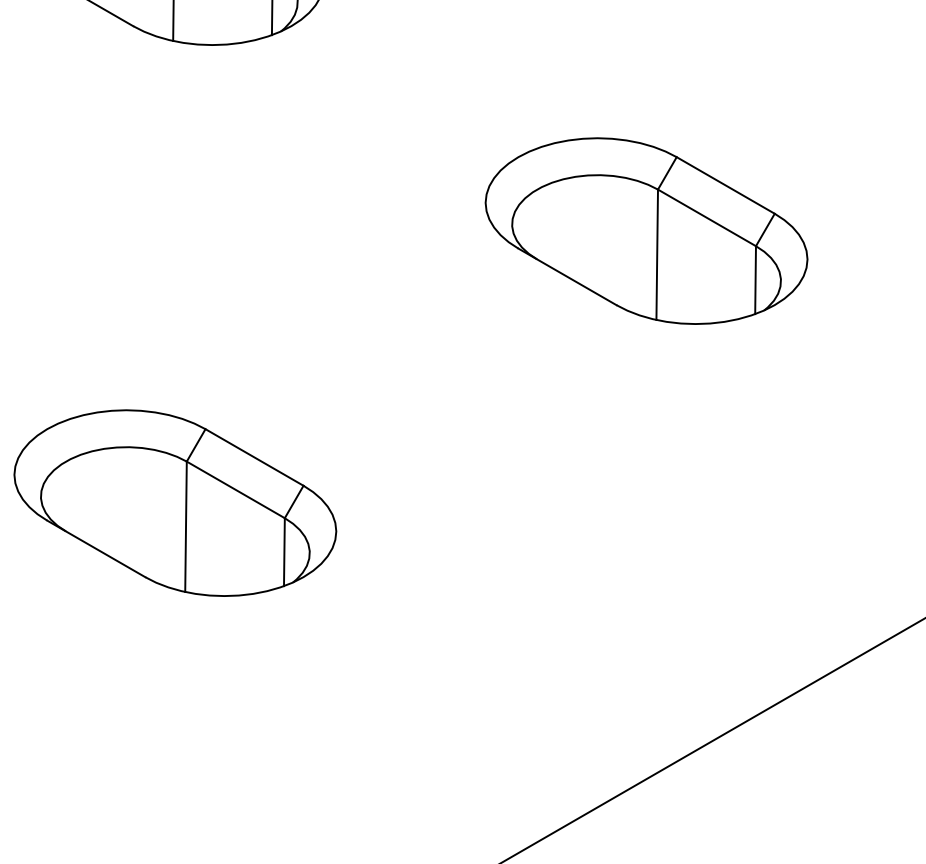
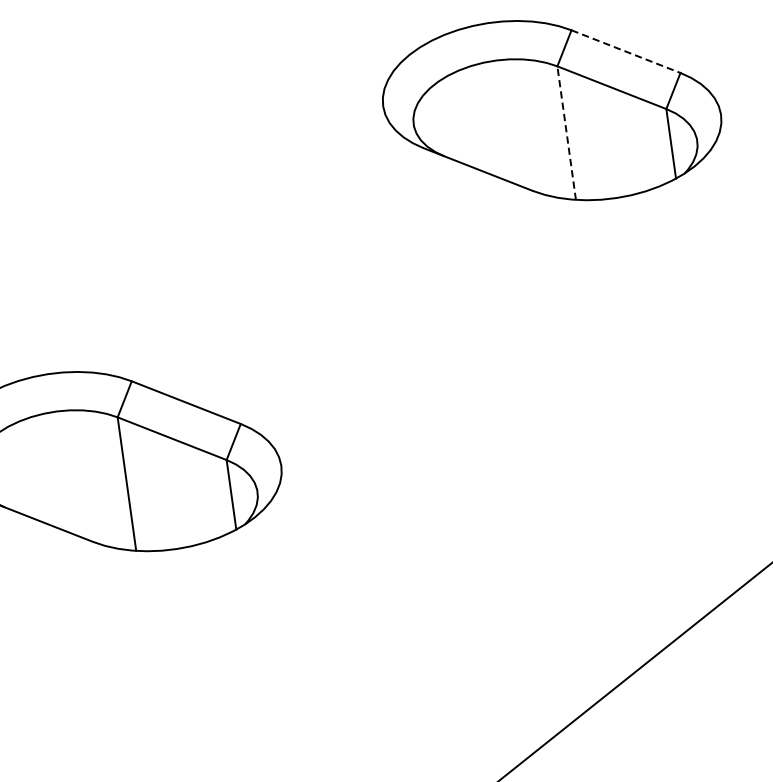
line: (725, 185) -> (625, 51), solid -> dashed
line: (657, 254) -> (566, 132), solid -> dashed

